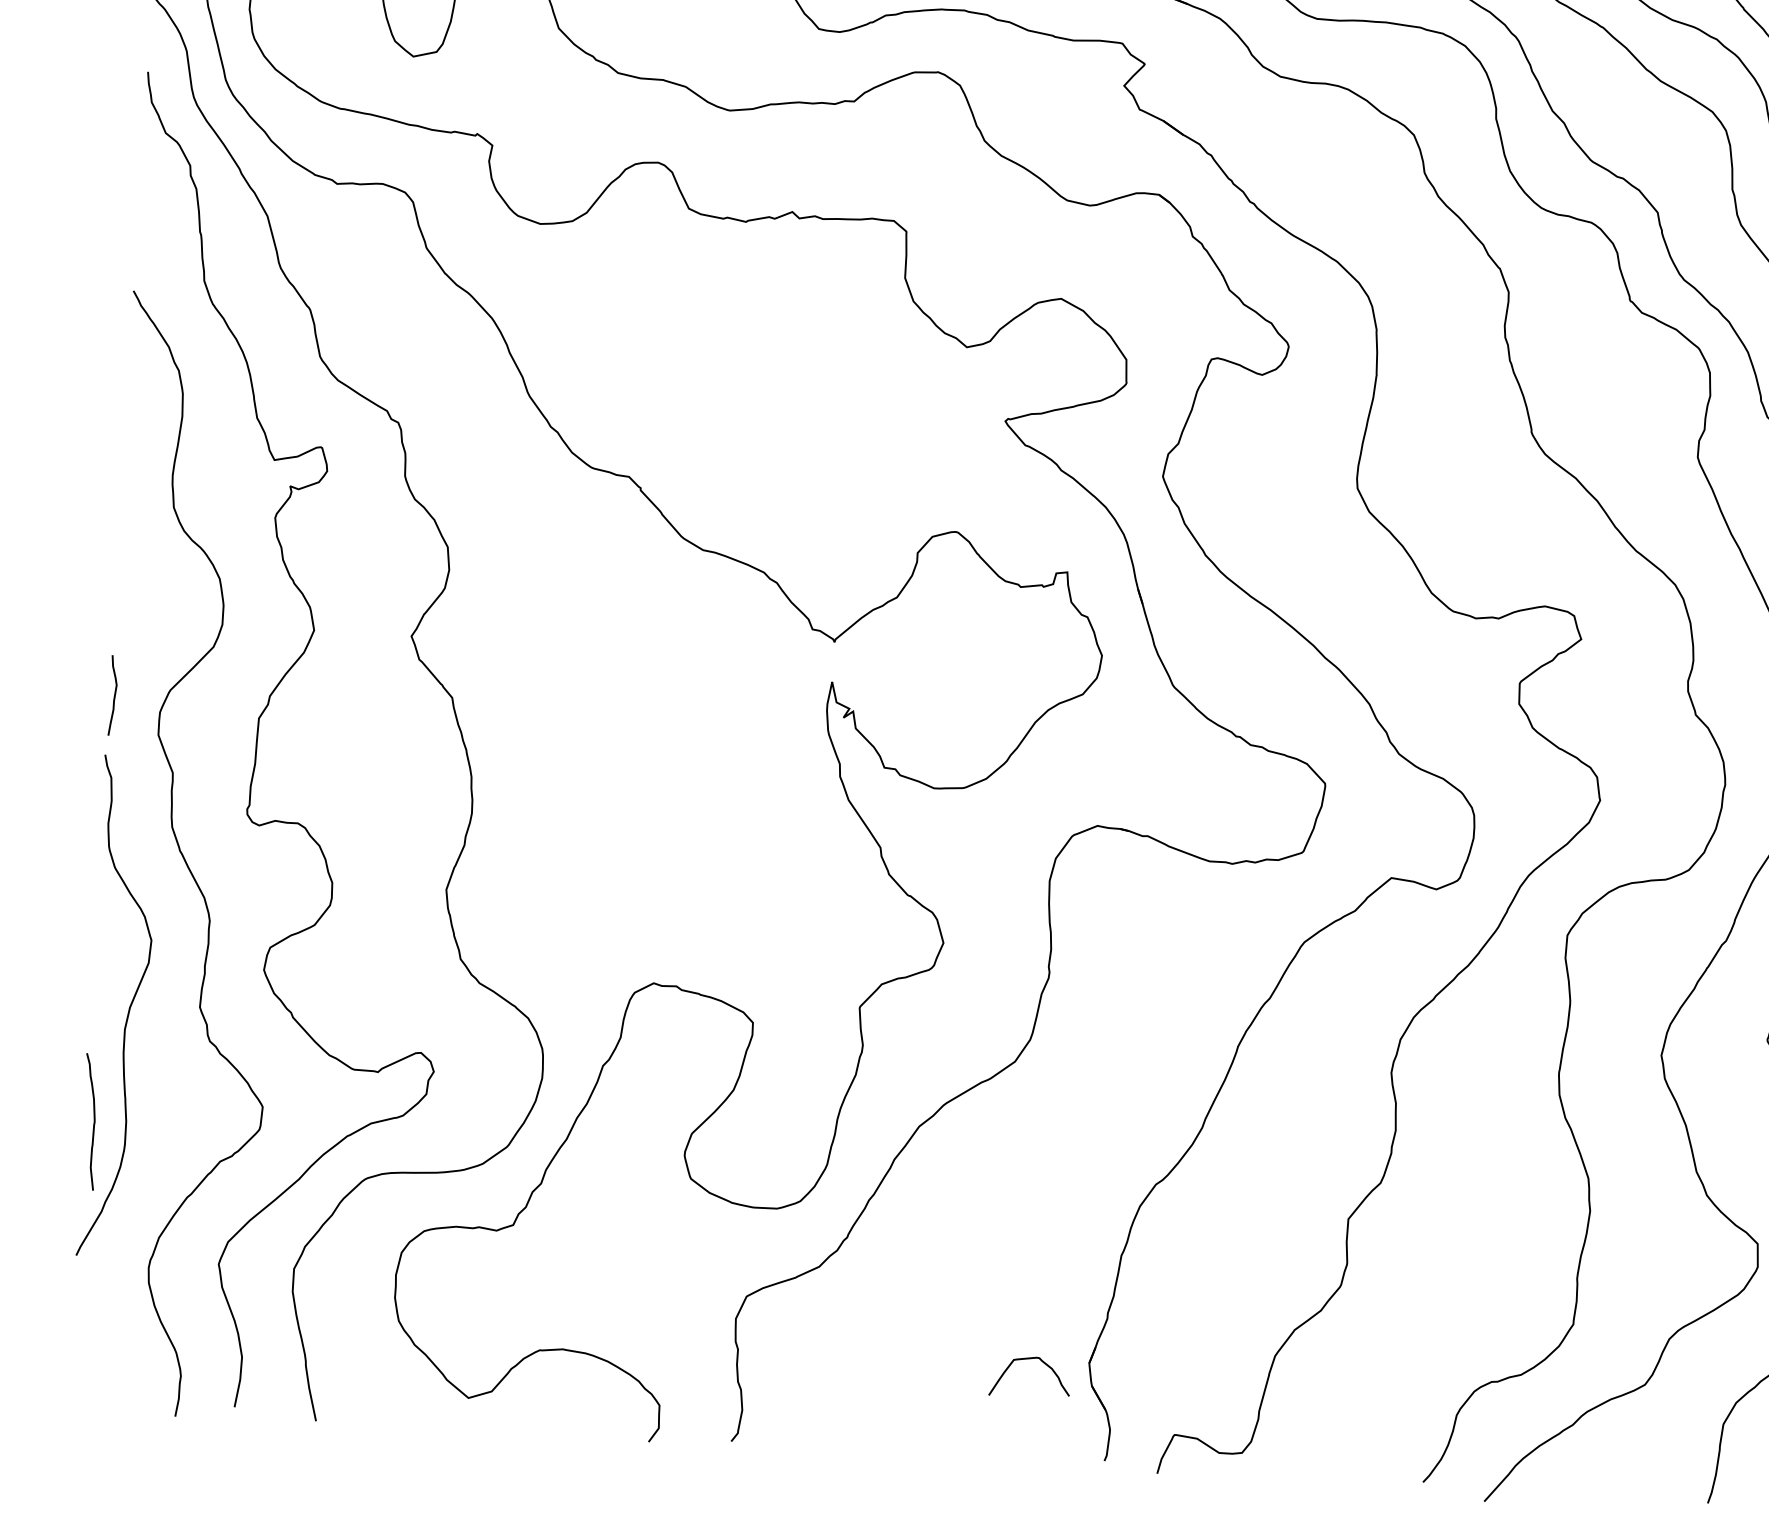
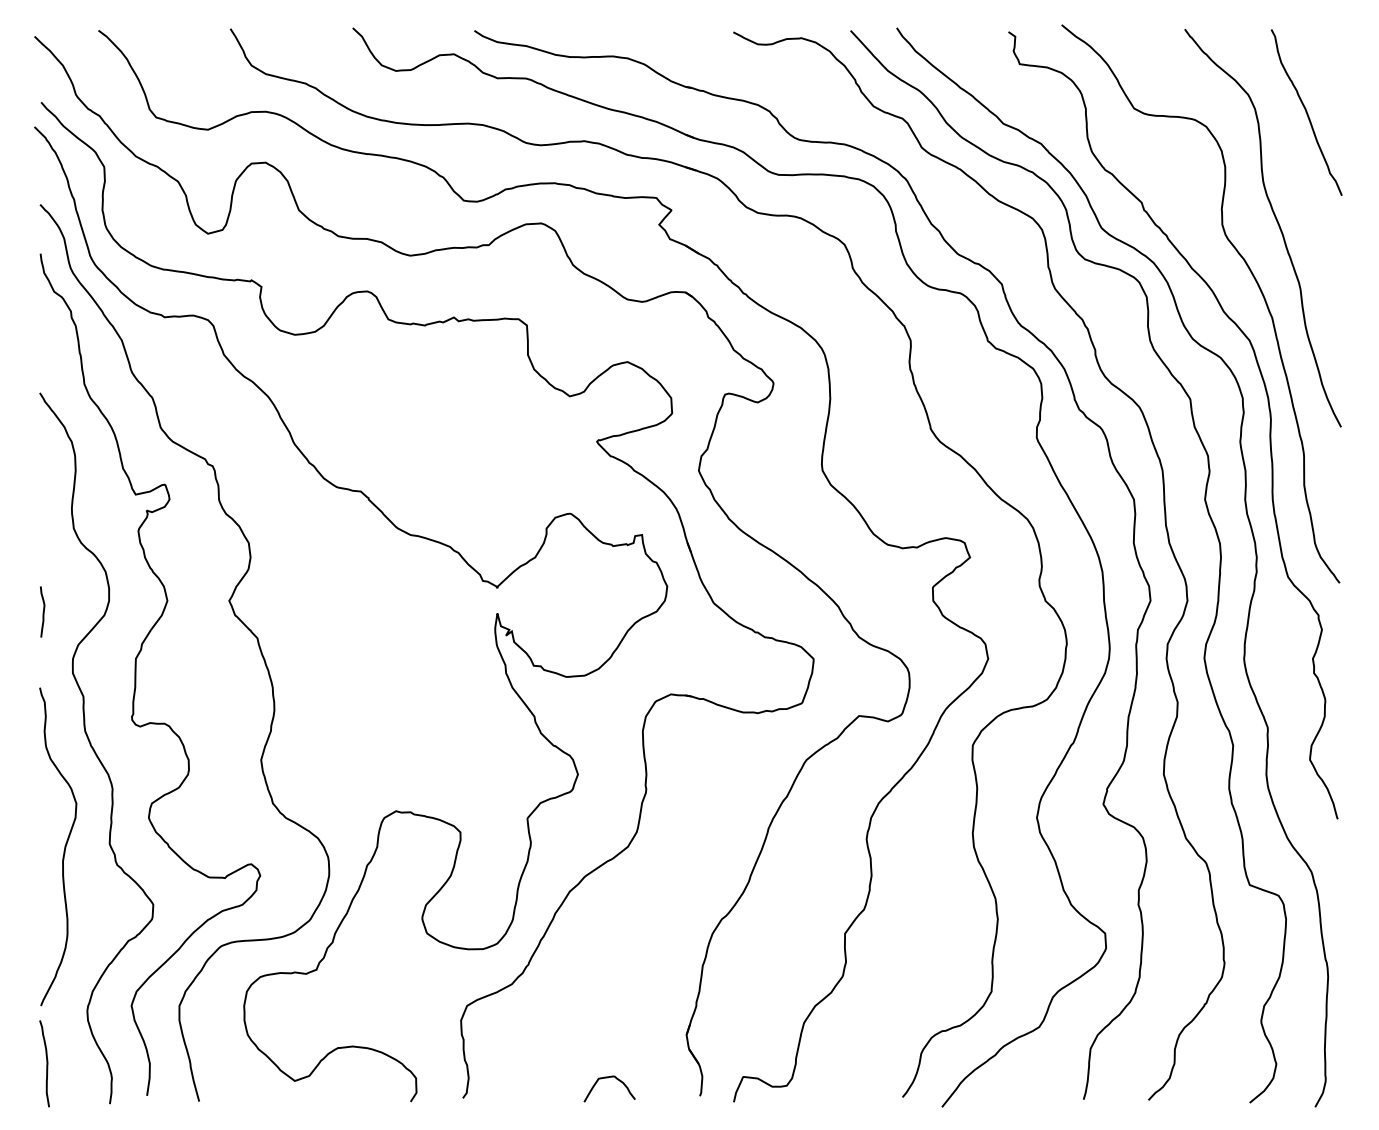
curve: (114, 694) -> (43, 611), moved
curve: (93, 1121) -> (46, 1063), moved
curve: (1029, 1360) -> (608, 1078), moved

